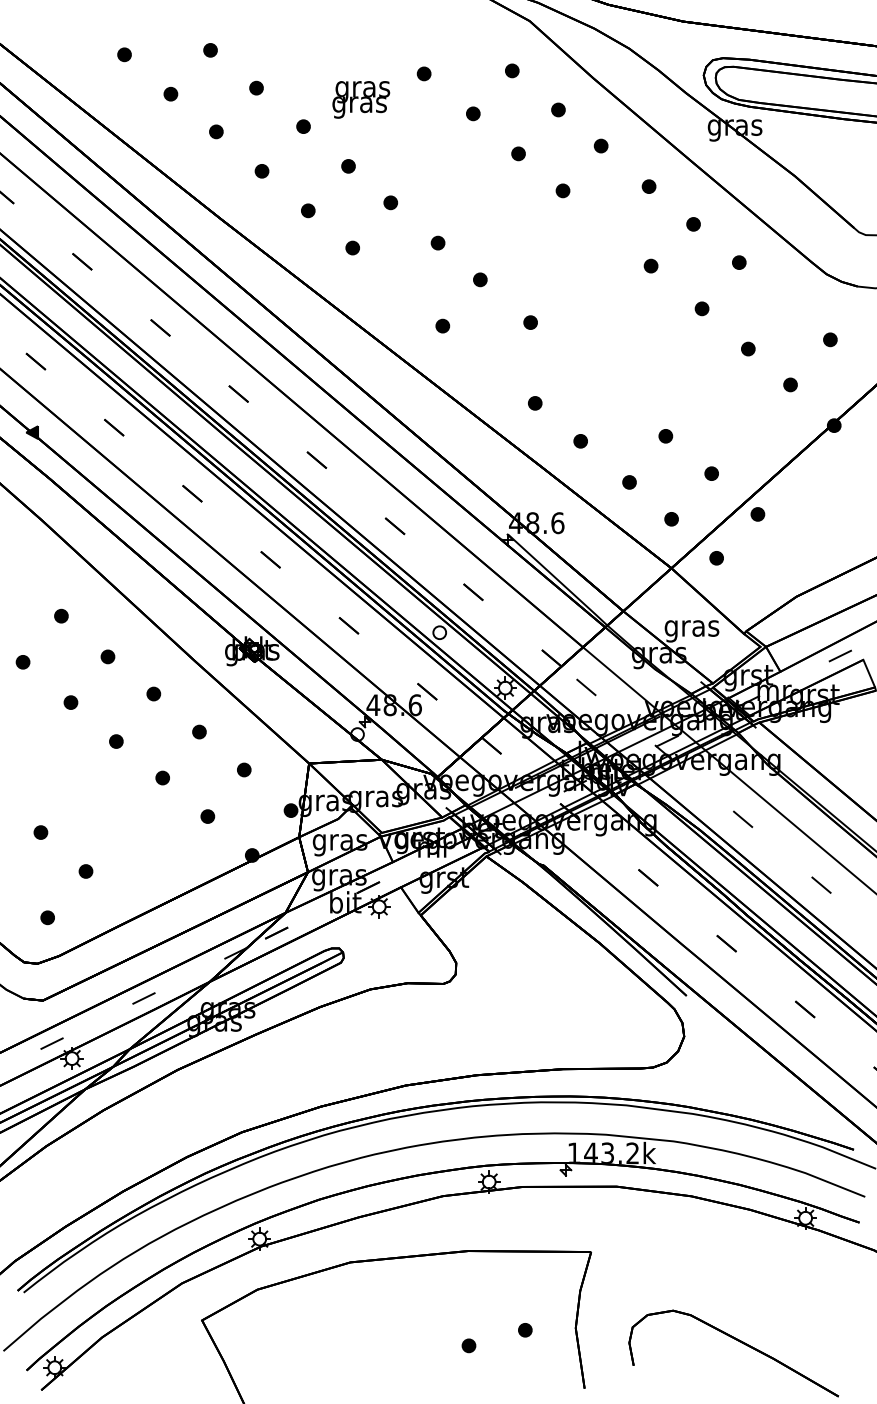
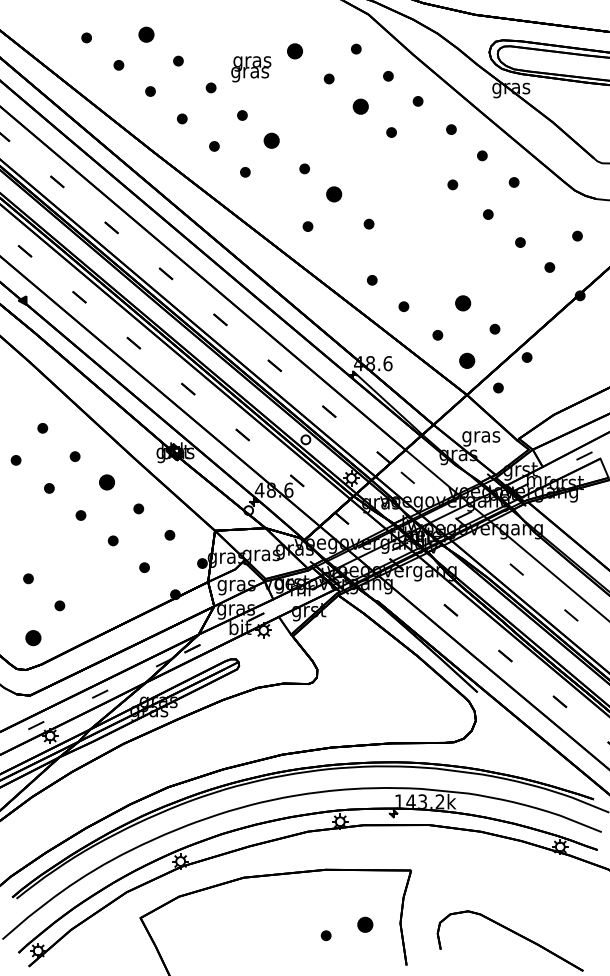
part: (210, 49) -> (146, 34), size x1.6
part: (423, 72) -> (294, 50), size x1.6
part: (518, 153) -> (360, 106), size x1.6
part: (390, 202) -> (271, 140), size x1.6
part: (479, 279) -> (333, 194), size x1.6
part: (664, 435) -> (462, 302), size x1.6
part: (670, 518) -> (466, 360), size x1.6
part: (153, 694) -> (106, 482), size x1.6
part: (46, 916) -> (32, 637), size x1.6
part: (525, 1329) -> (365, 924), size x1.6

